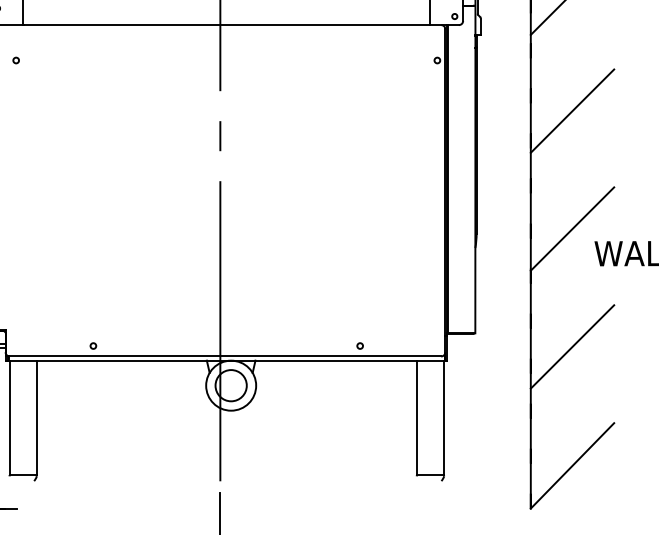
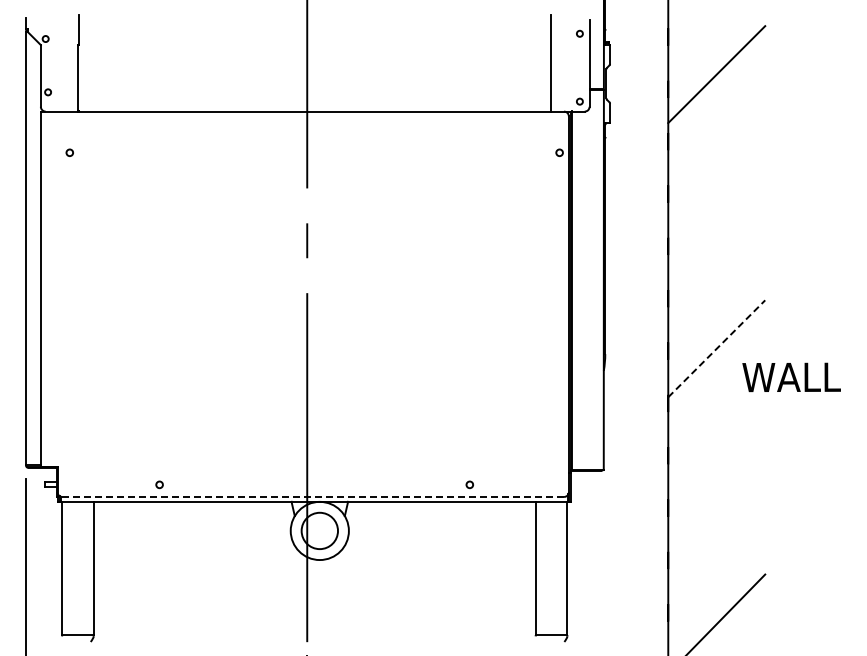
line: (572, 110) -> (716, 211), removed
line: (572, 228) -> (716, 348), solid -> dashed
line: (572, 346) -> (716, 485), removed
line: (225, 356) -> (313, 496), solid -> dashed

